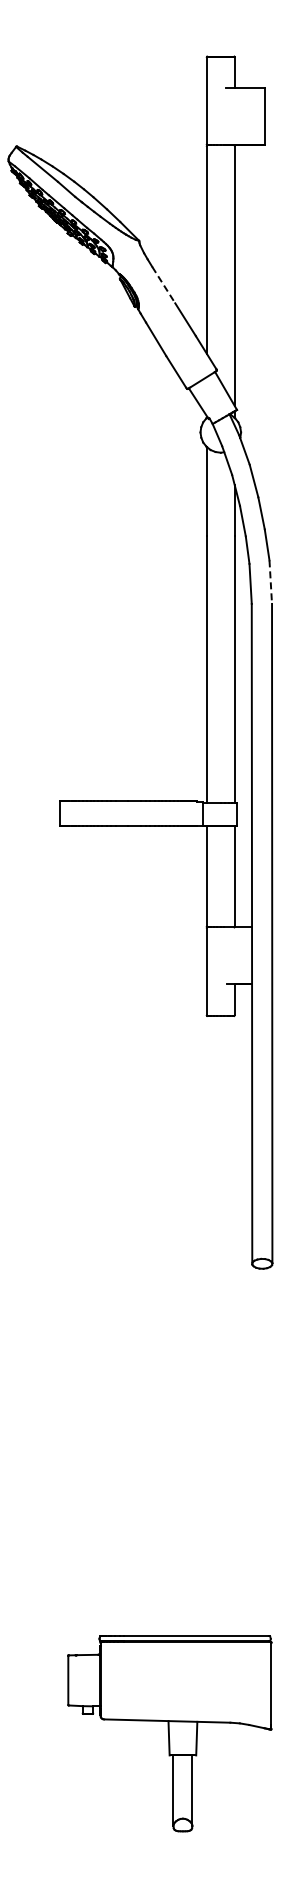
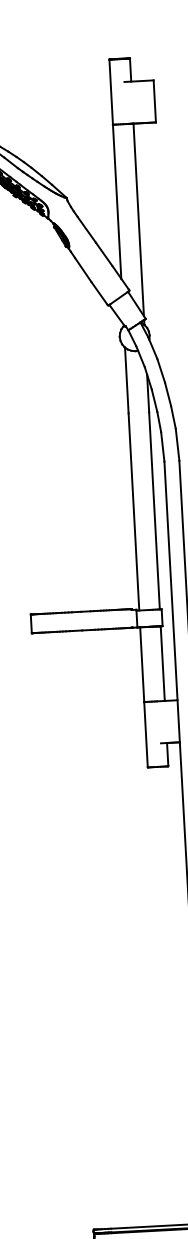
line: (164, 285) -> (87, 230), dashed -> solid
line: (270, 582) -> (177, 444), dashed -> solid

